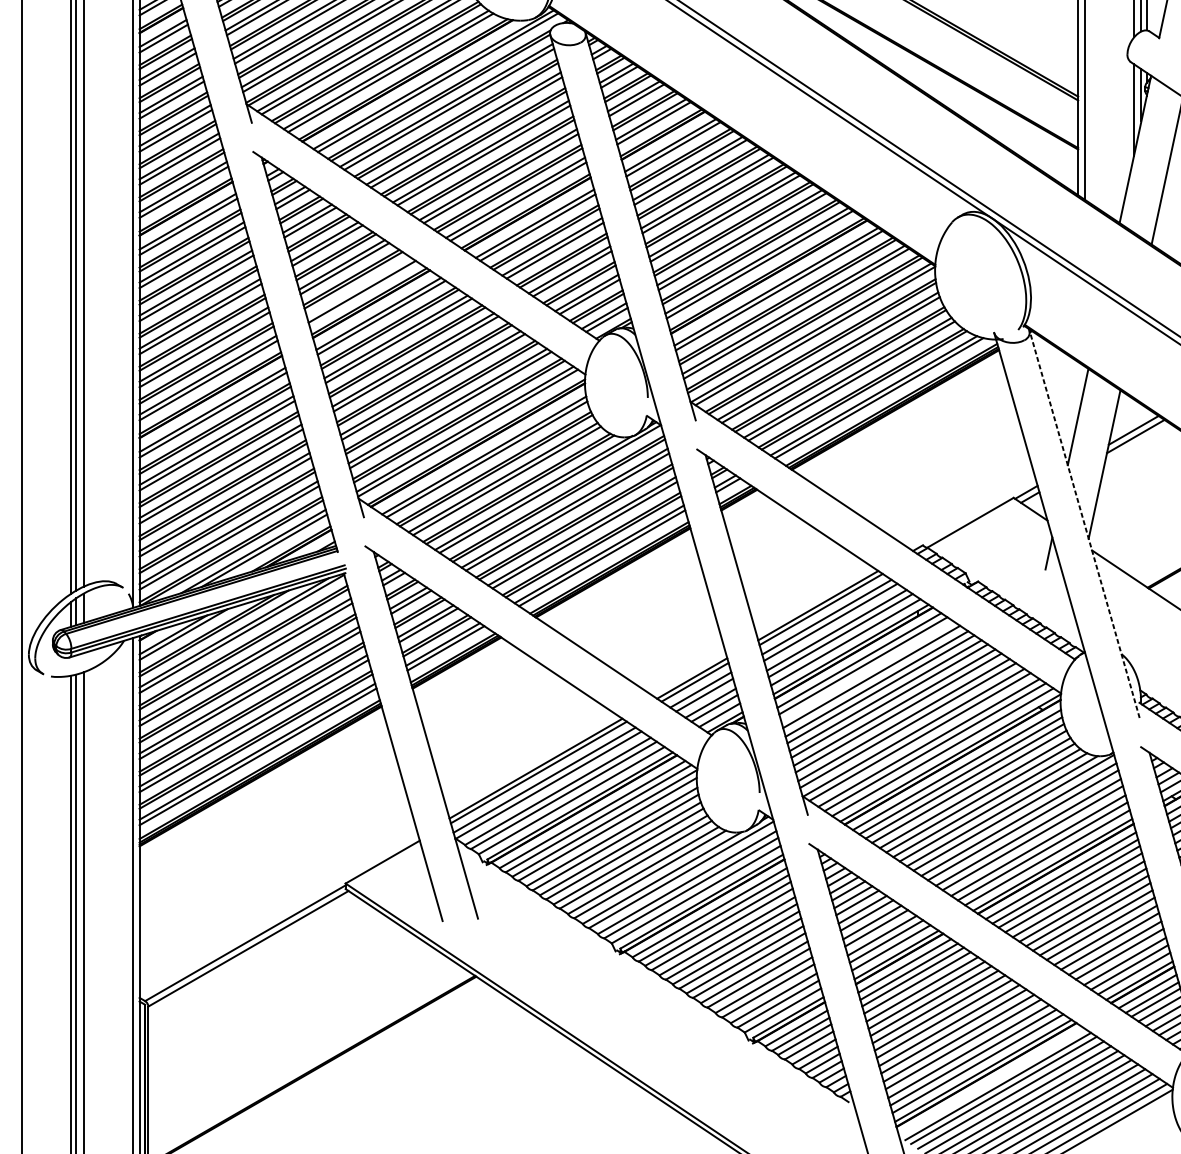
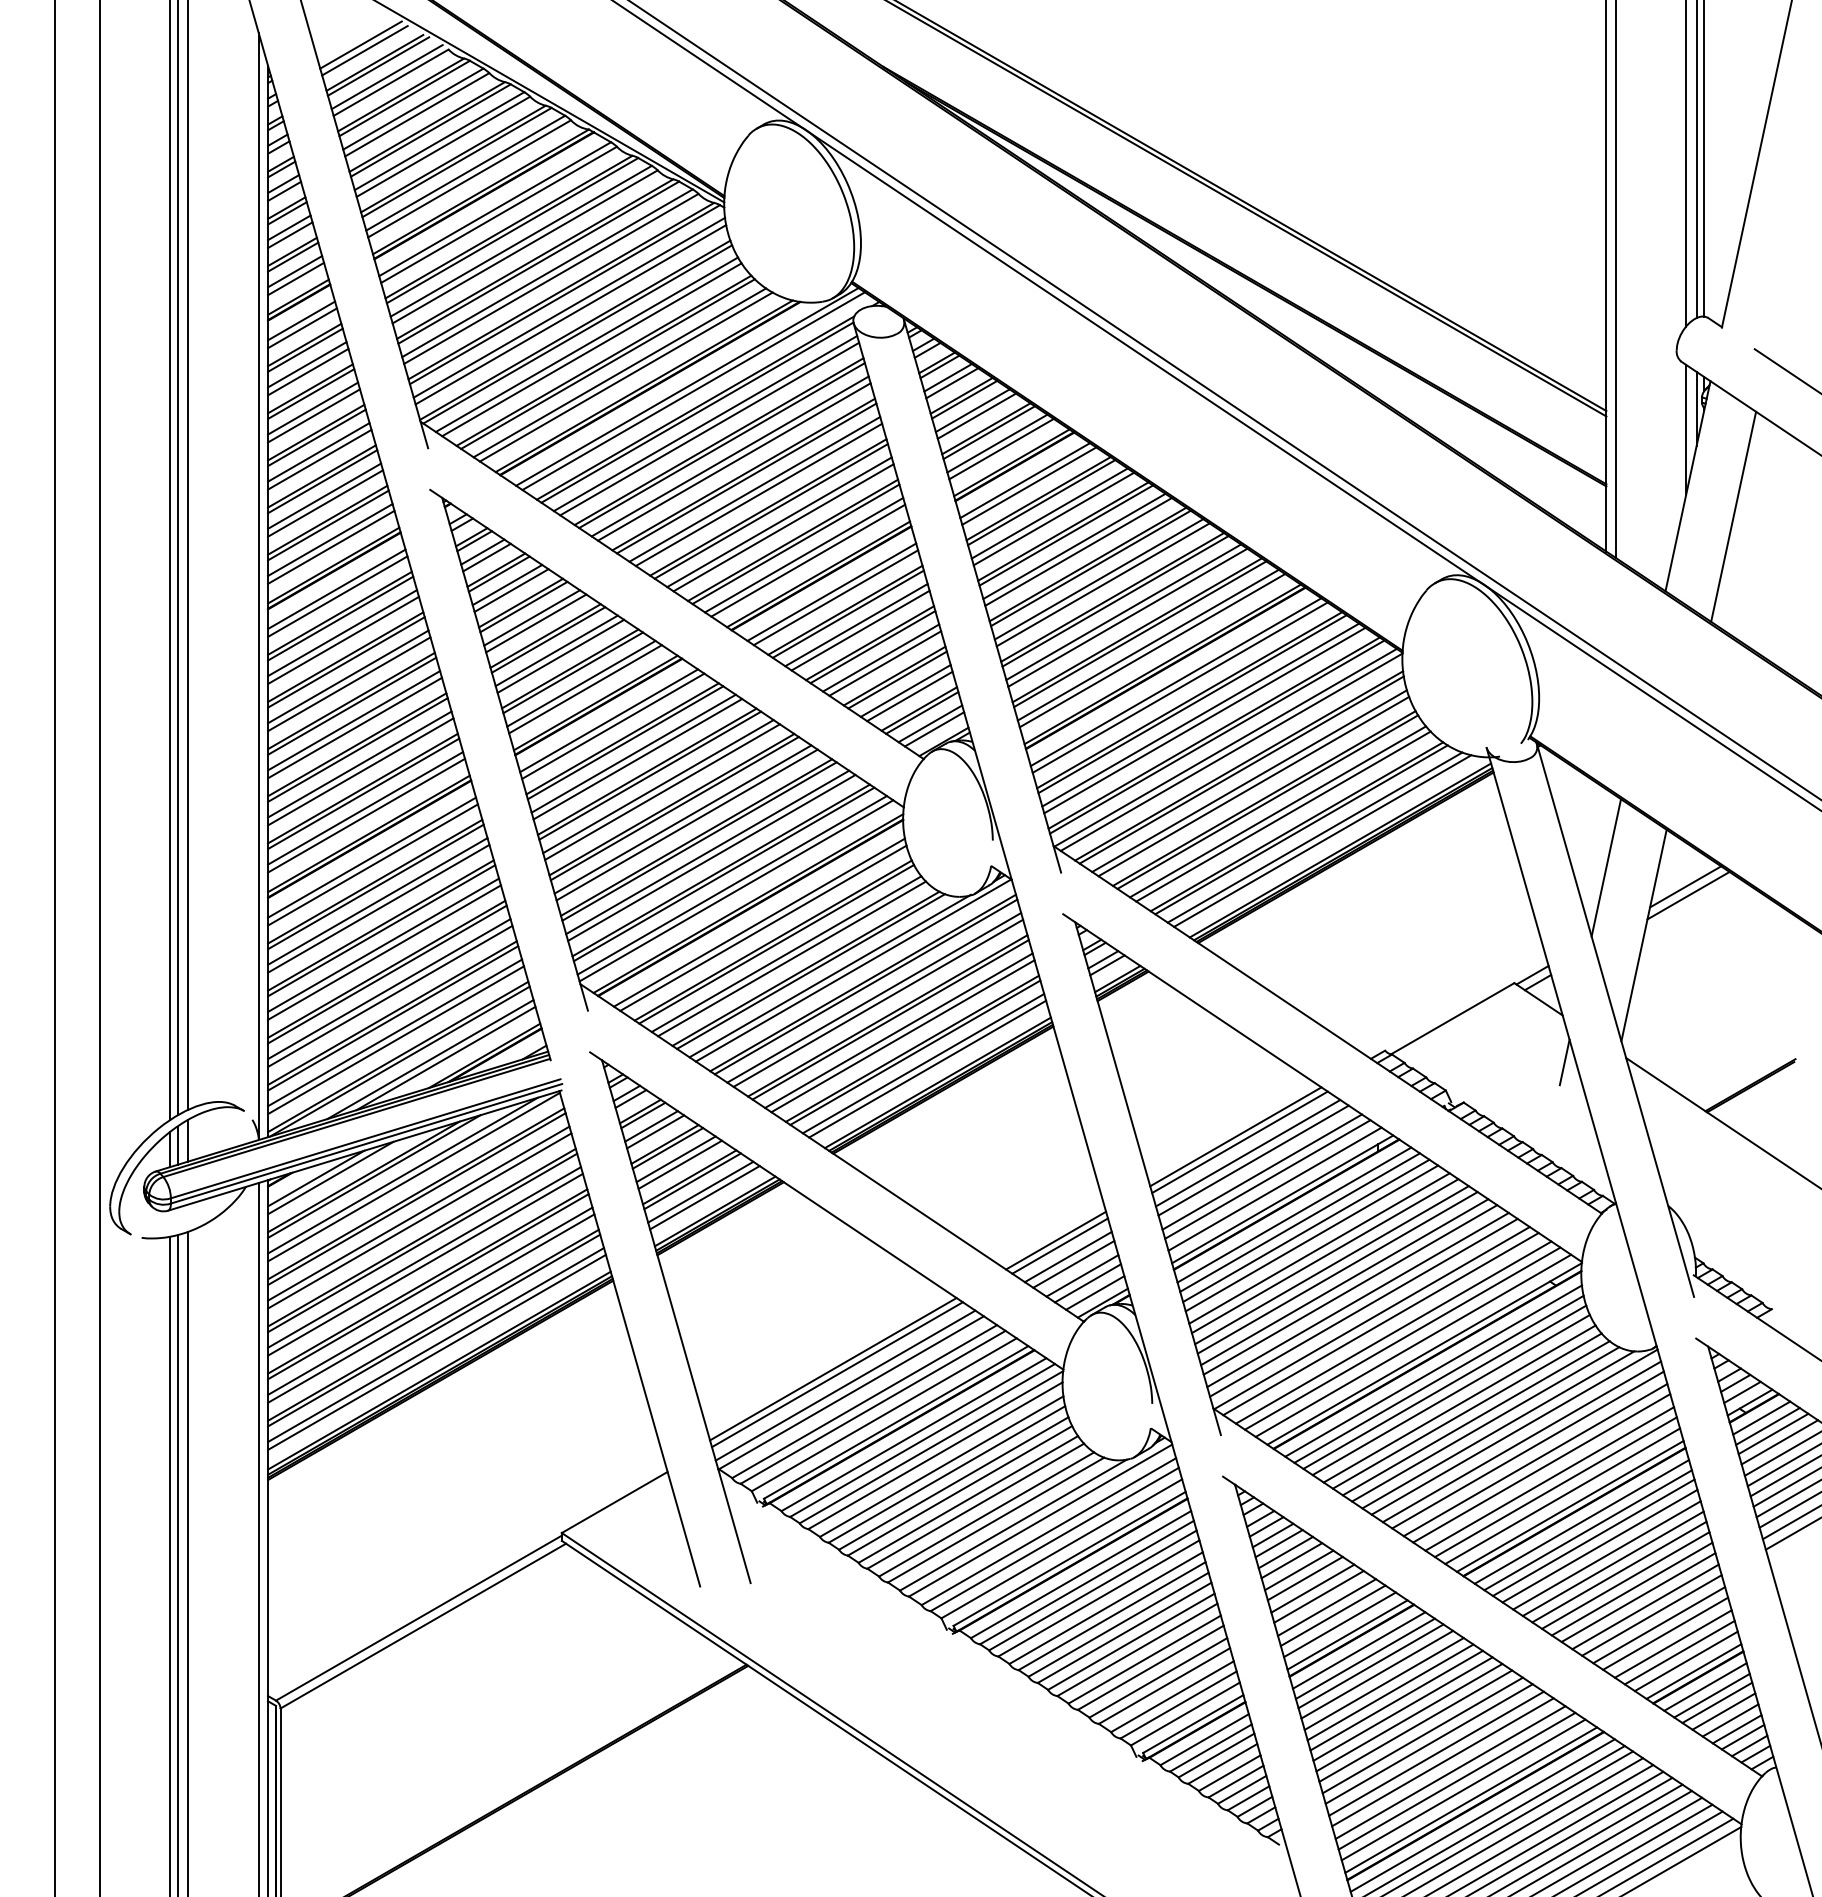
line: (359, 287) -> (581, 683), added
line: (1084, 524) -> (1615, 1020), dashed -> solid
line: (867, 671) -> (1306, 1230), added
line: (991, 1081) -> (1482, 1815), added

